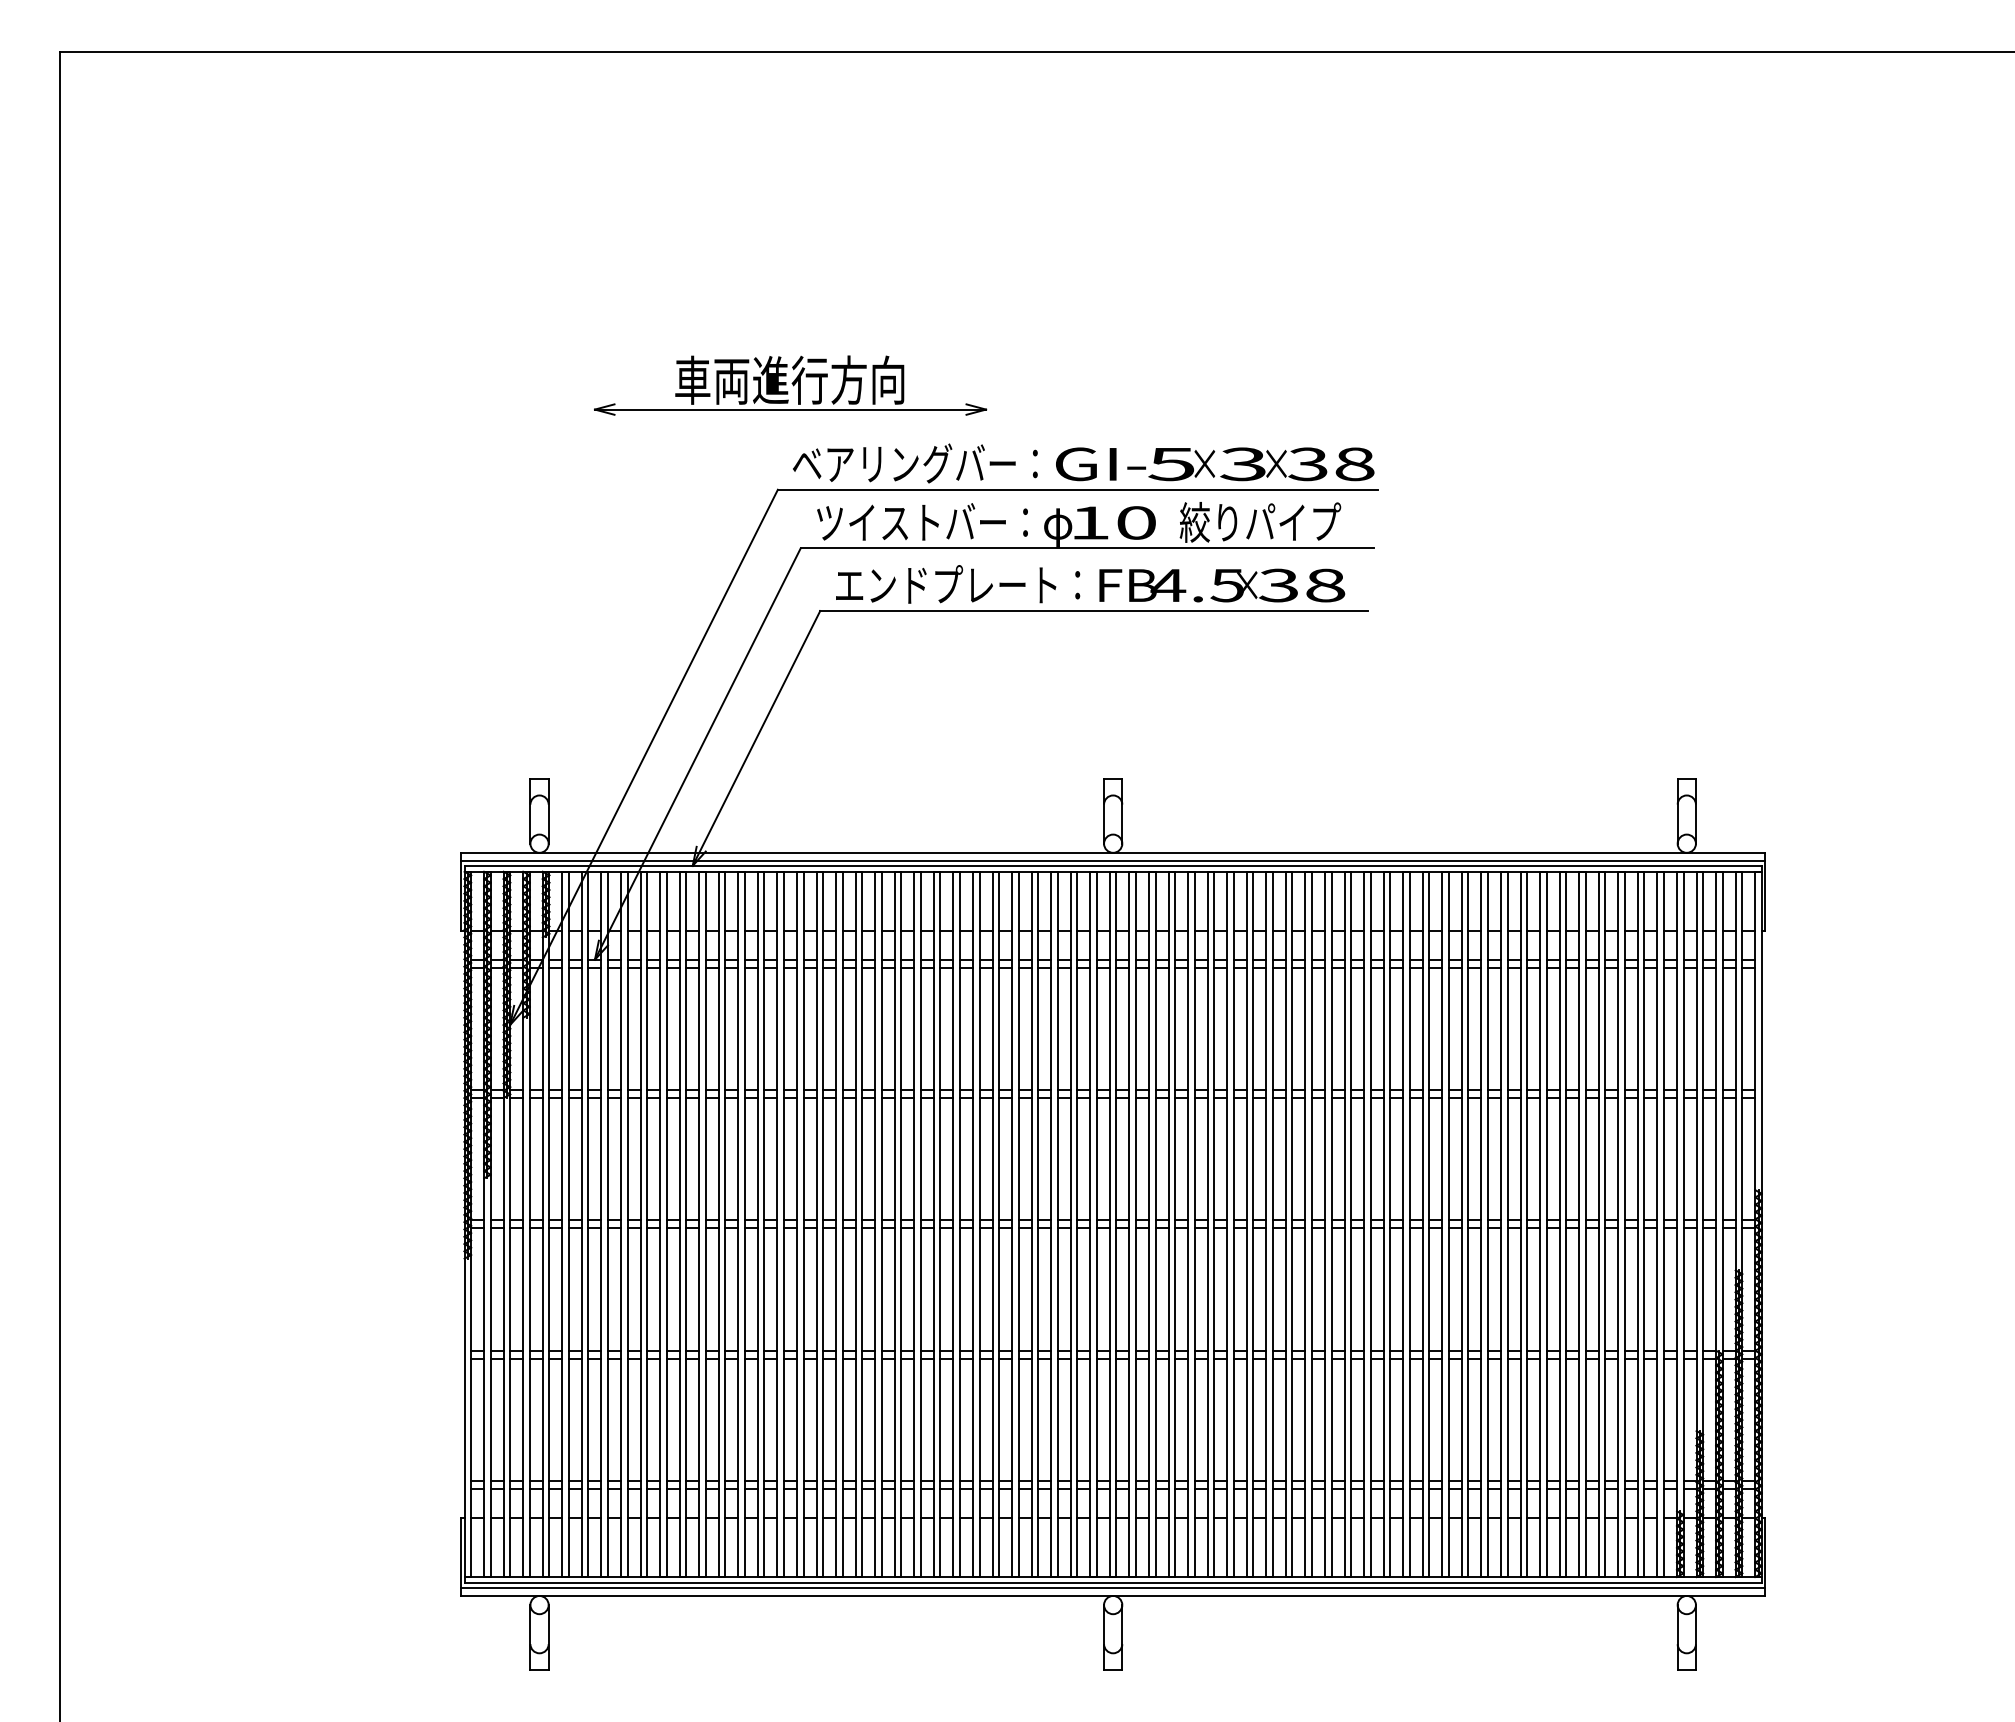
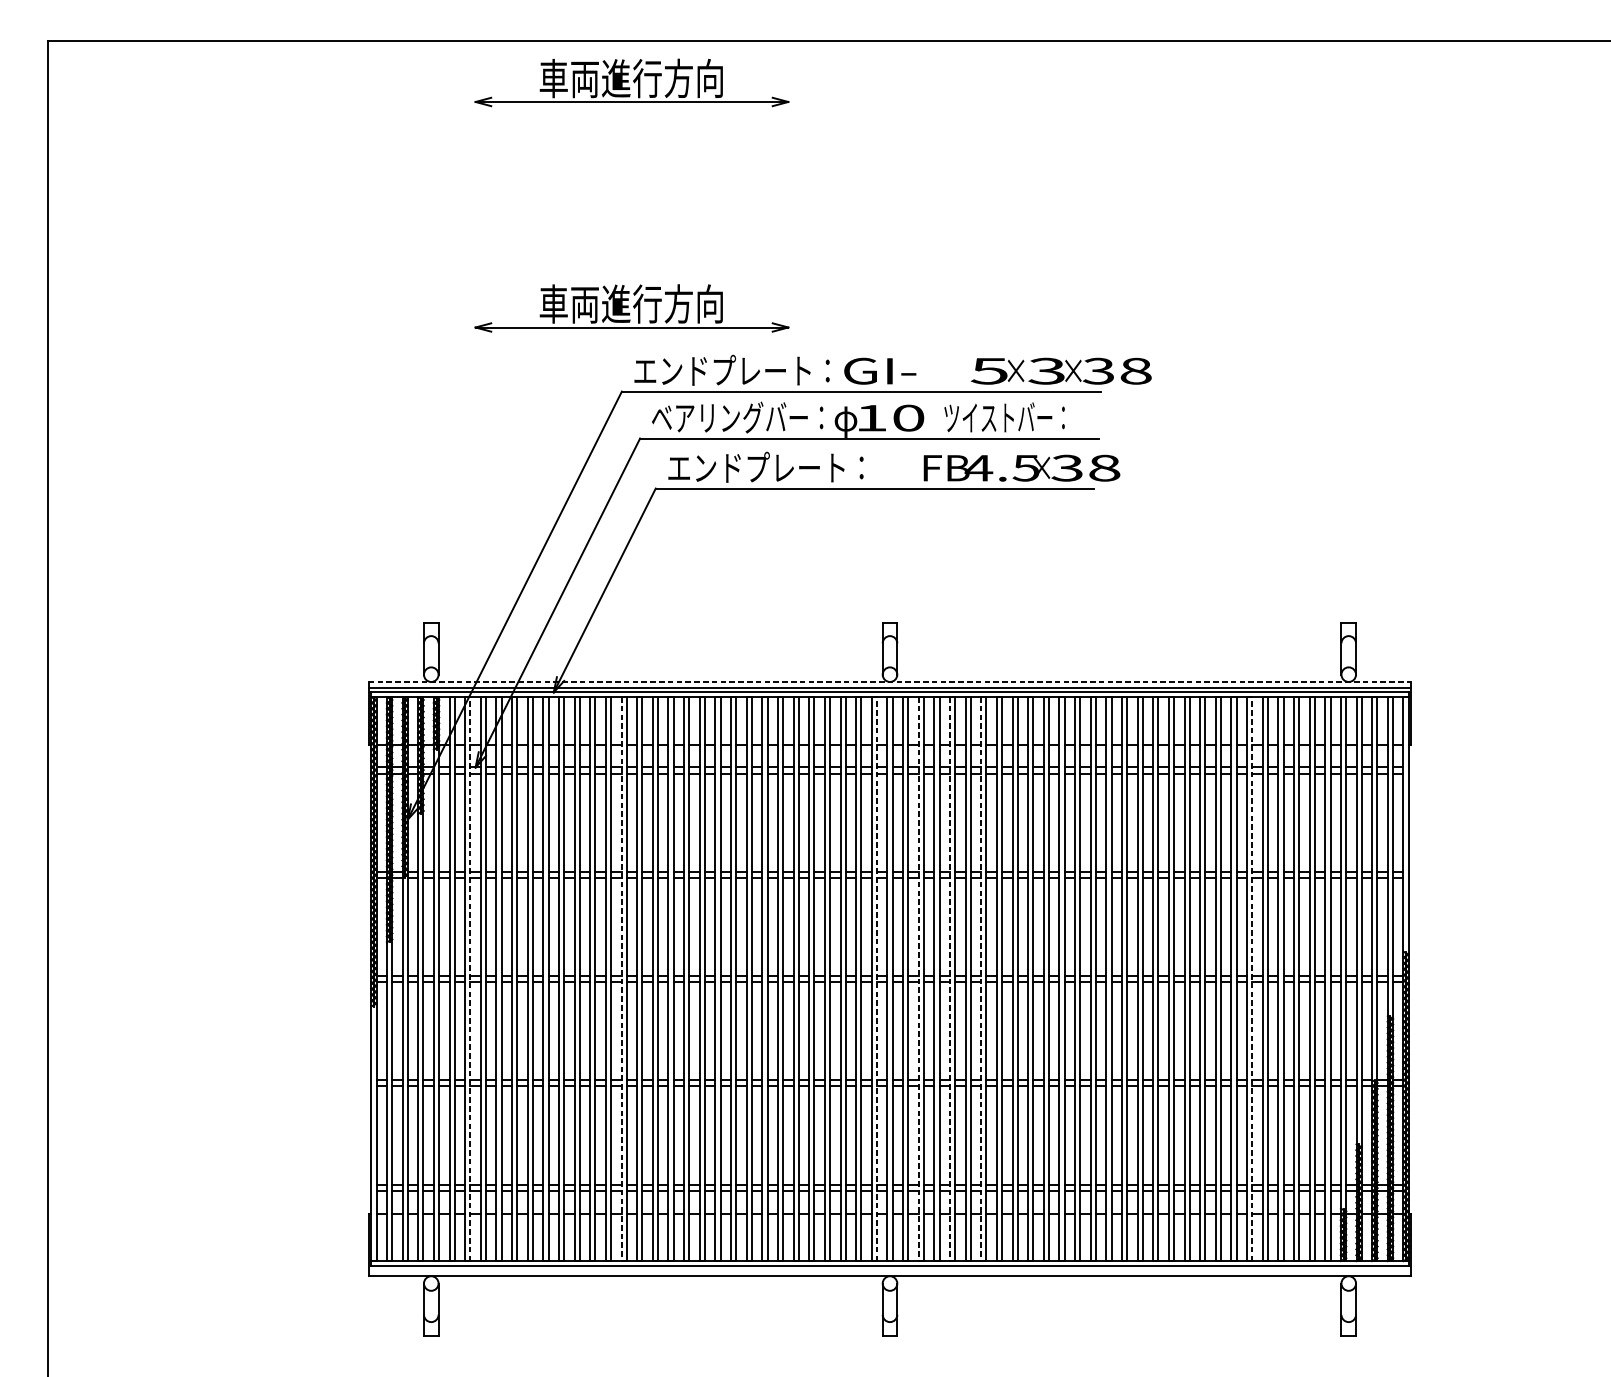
part: (790, 103) -> (631, 82), added
text: (904, 463) -> (723, 370), ベアリングバー： -> エンドプレート：
text: (1261, 464) -> (1061, 371), moved
text: (922, 522) -> (737, 417), ツイストバー： -> ベアリングバー：
text: (1260, 522) -> (1007, 417), 絞りパイプ -> ツイストバー：
text: (1222, 585) -> (1022, 468), moved
line: (1113, 852) -> (890, 681), solid -> dashed
line: (588, 1224) -> (470, 979), solid -> dashed
line: (777, 1224) -> (621, 979), solid -> dashed
line: (1096, 1224) -> (876, 979), solid -> dashed
line: (1149, 1224) -> (919, 979), solid -> dashed
line: (1188, 1224) -> (950, 979), solid -> dashed
line: (1227, 1224) -> (981, 979), solid -> dashed
line: (1566, 1224) -> (1252, 979), solid -> dashed
line: (1113, 1588) -> (890, 1270), removed

